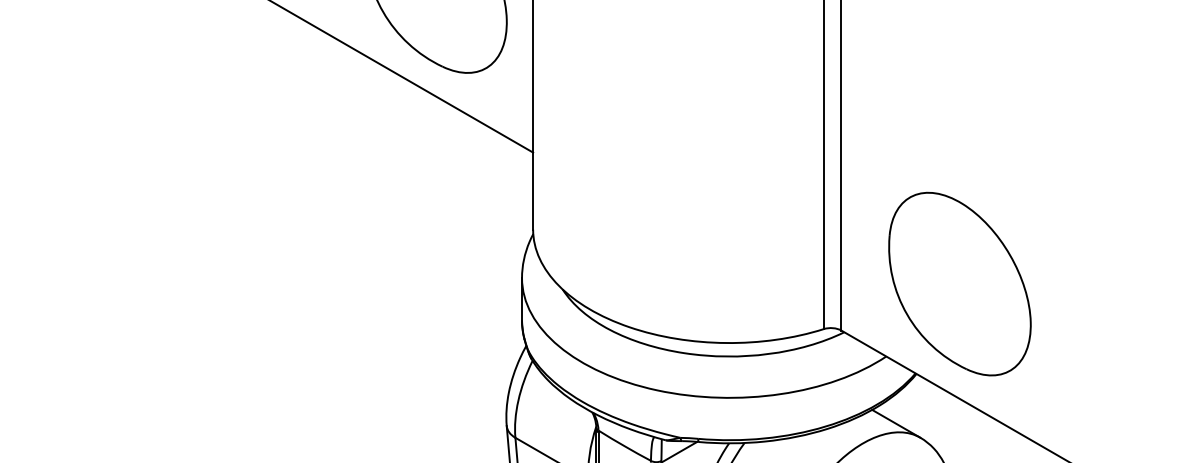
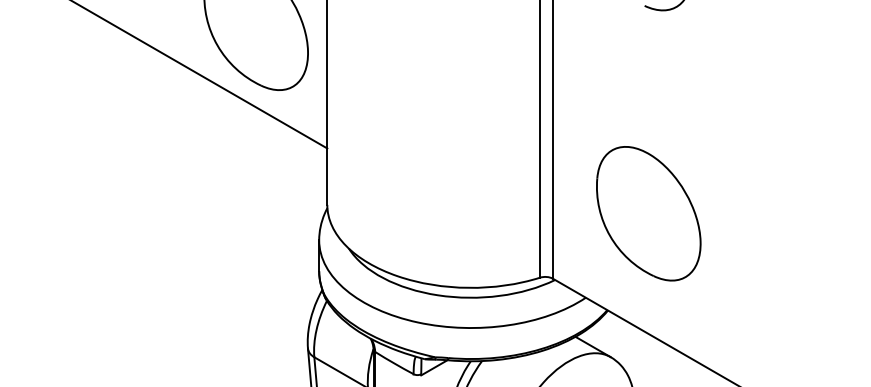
part: (959, 283) -> (648, 213), moved

